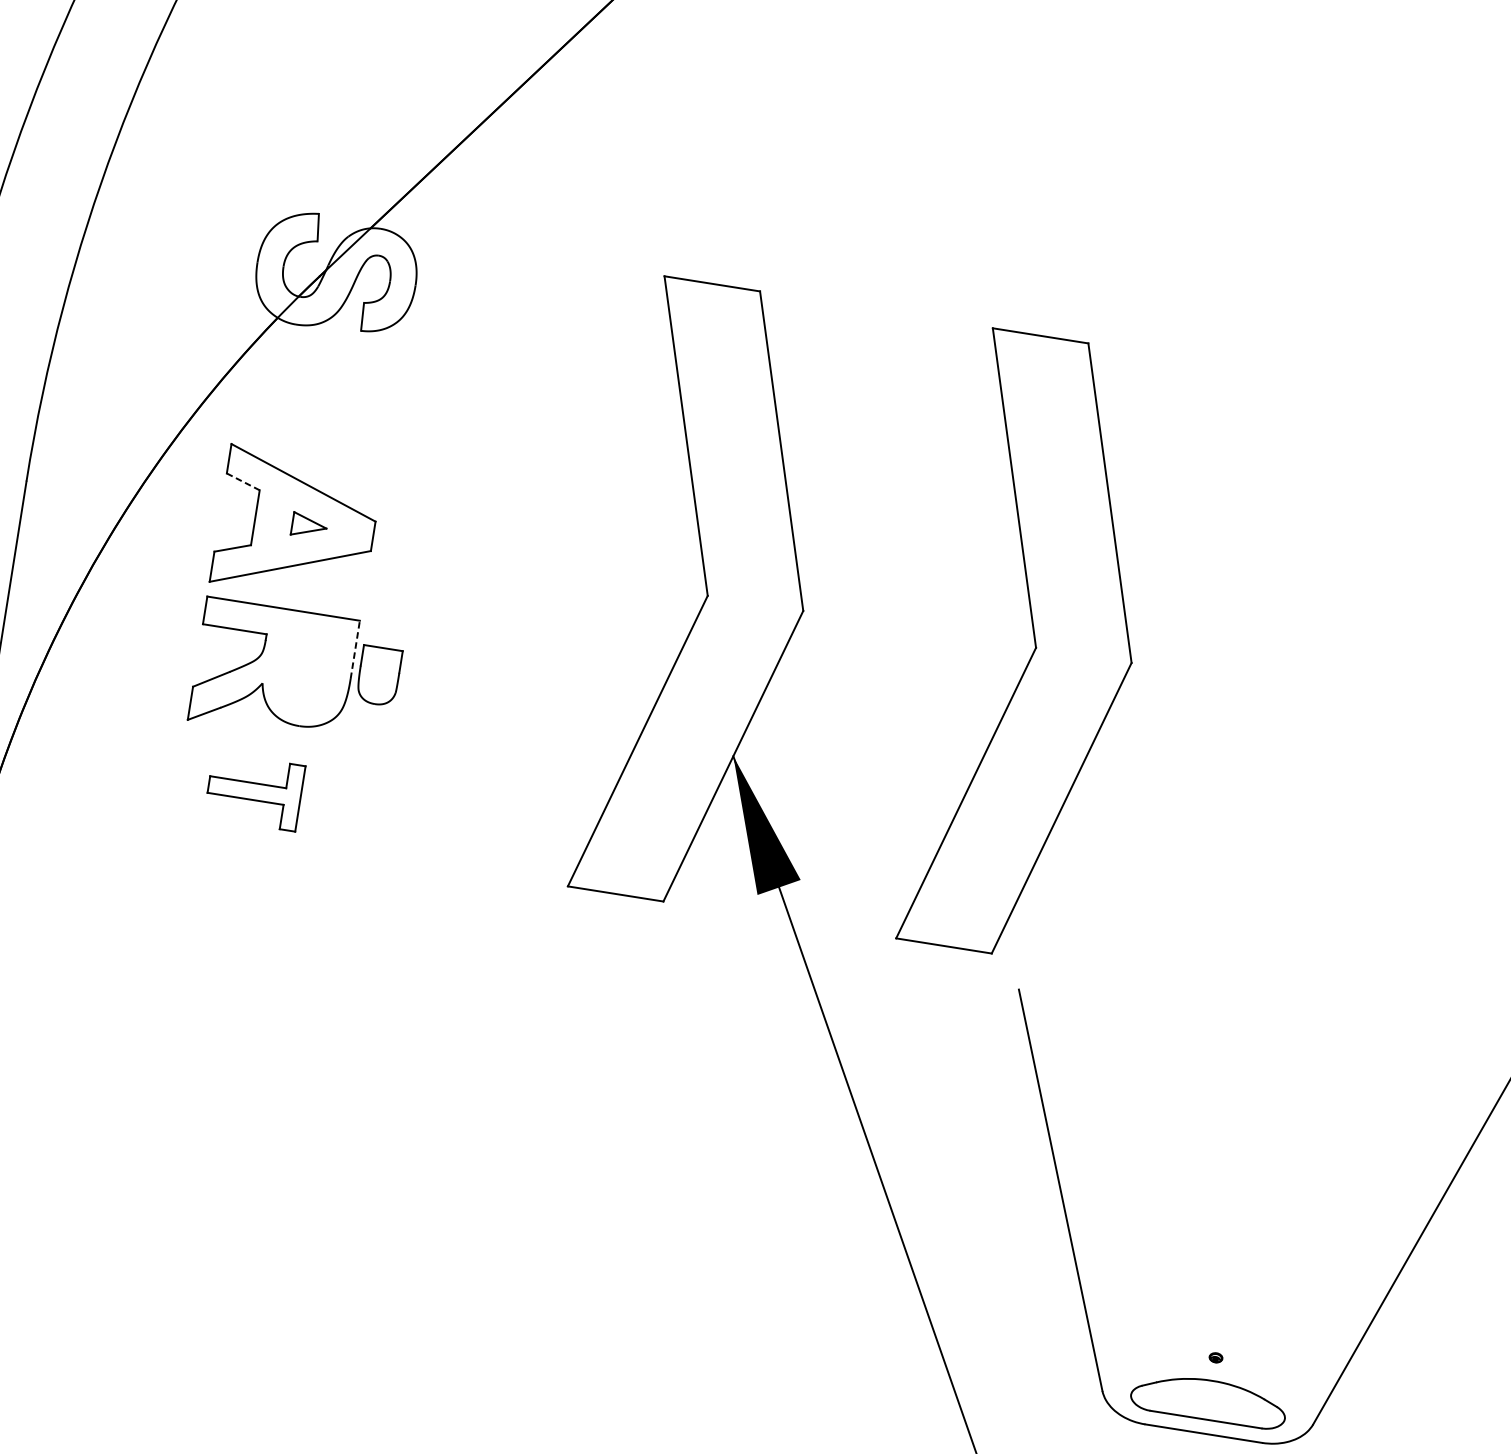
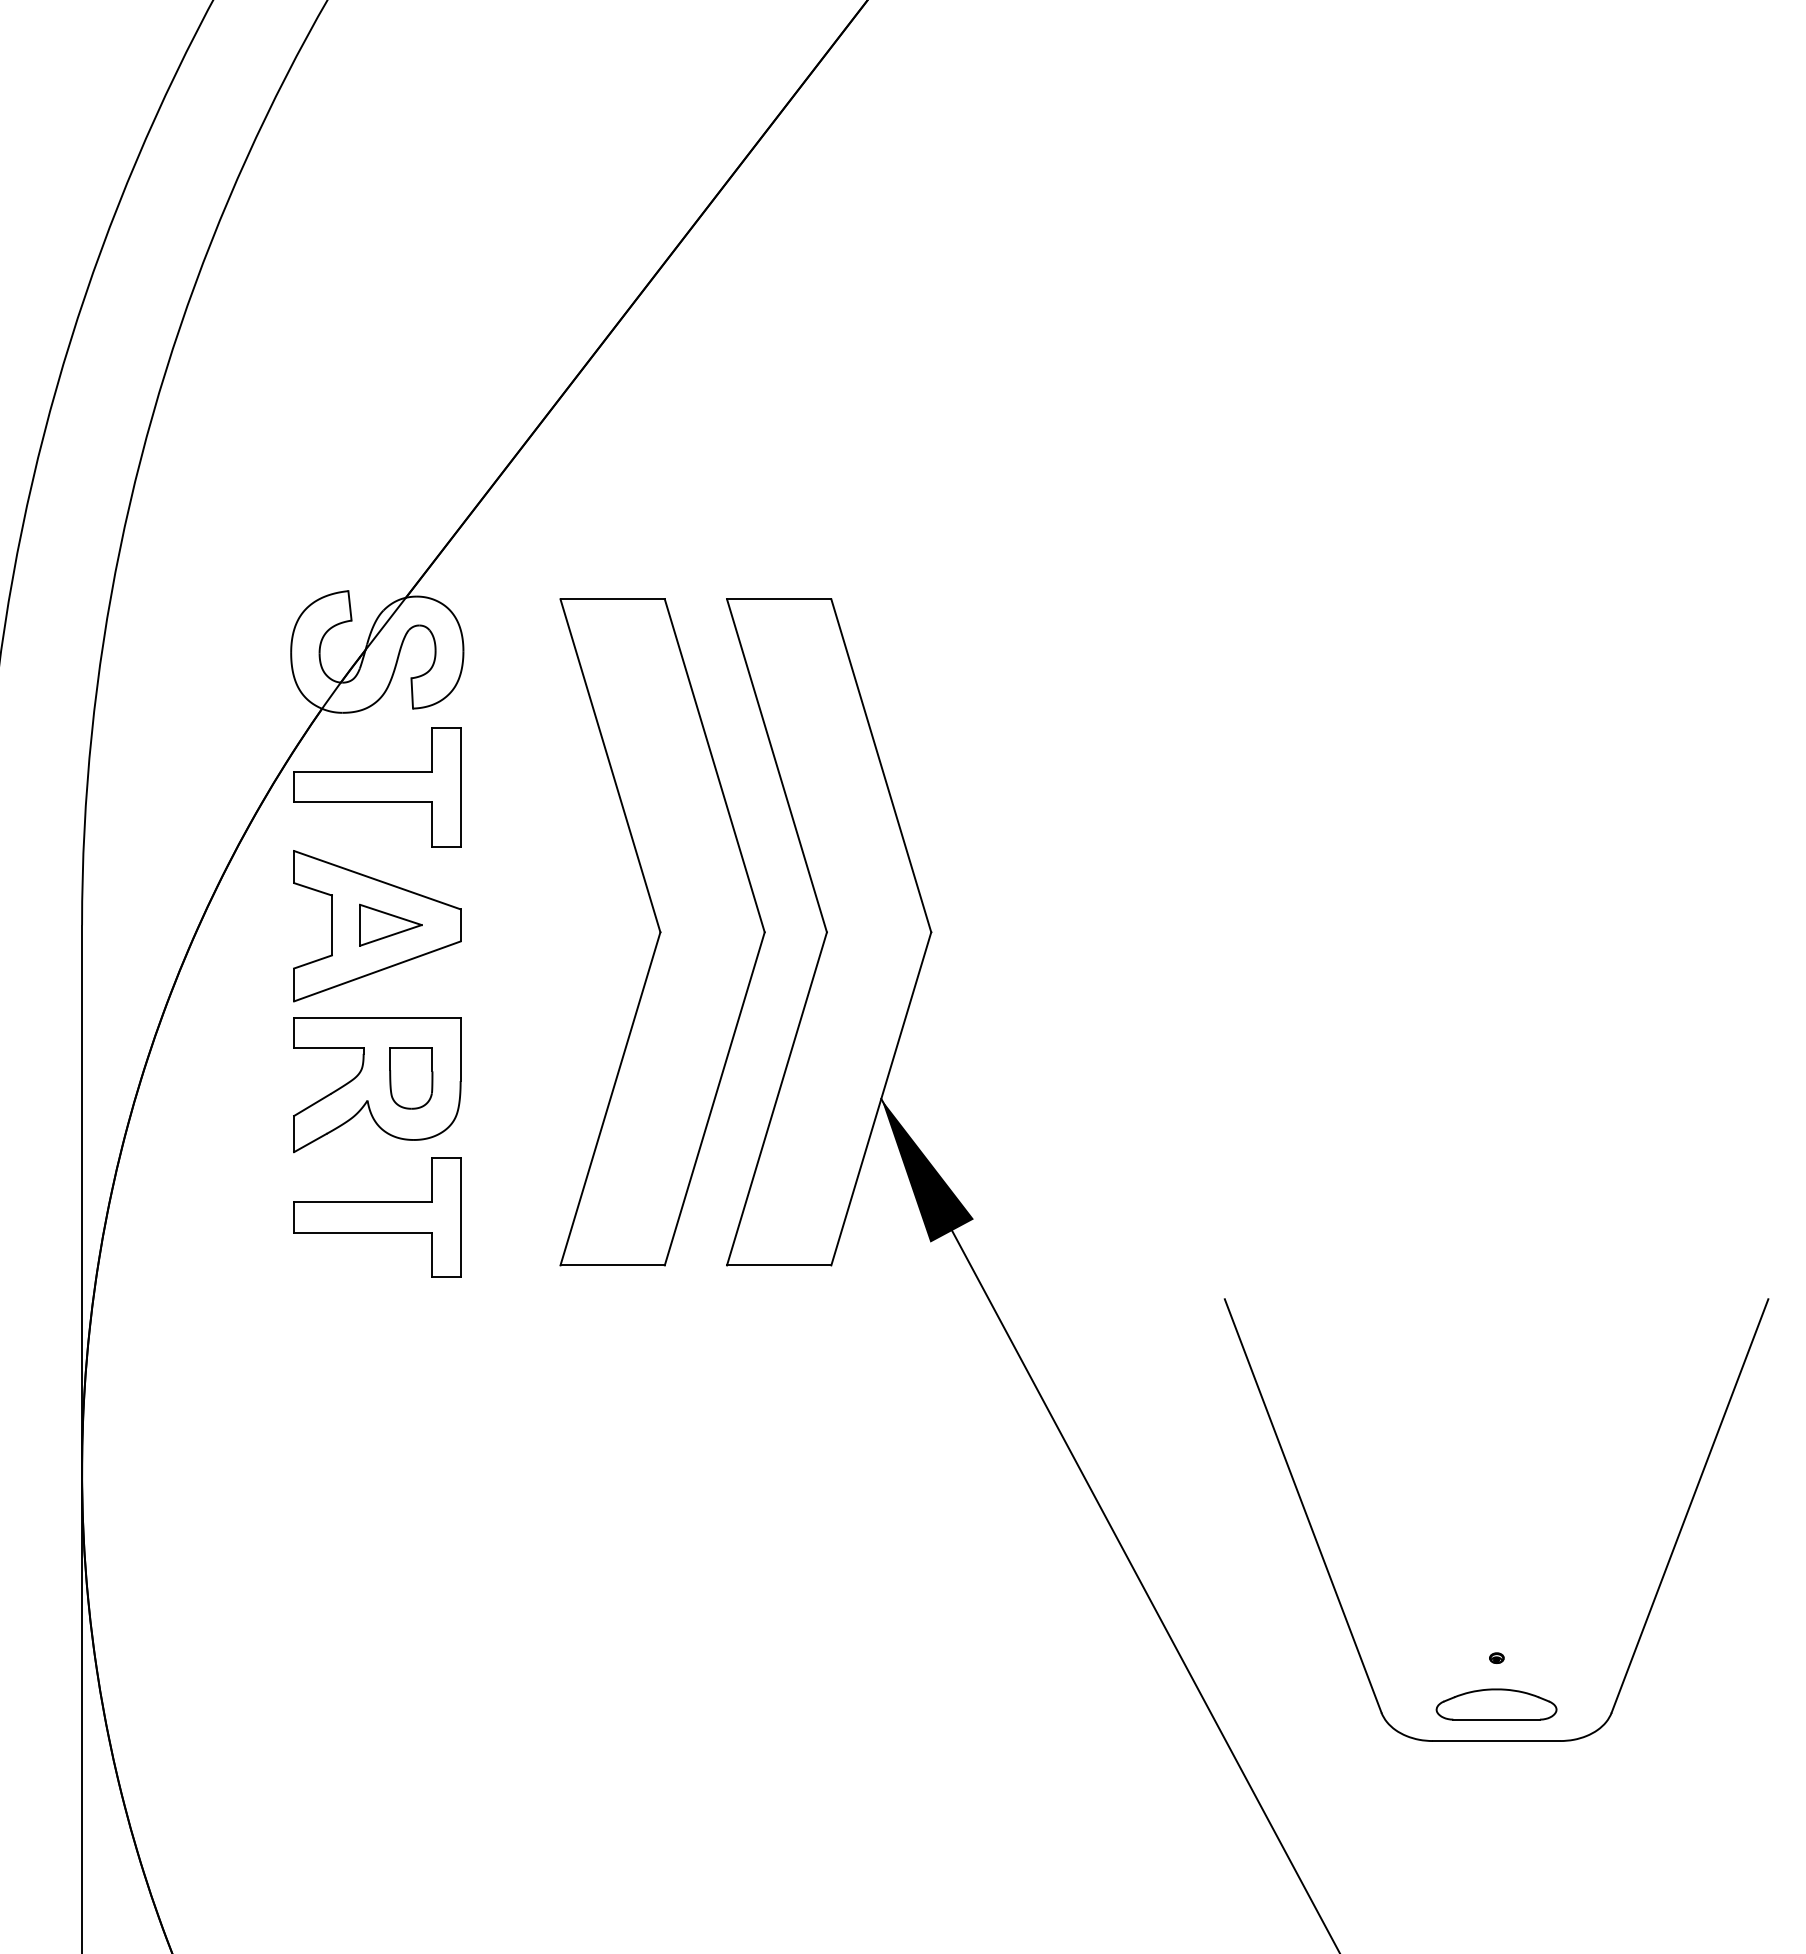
part: (317, 397) -> (377, 787), added
line: (243, 482) -> (313, 889), dashed -> solid
part: (309, 525) -> (390, 924), size x1.67
part: (1037, 648) -> (662, 932), moved
line: (355, 649) -> (460, 1049), dashed -> solid
part: (379, 676) -> (411, 1078), moved
part: (254, 791) -> (377, 1217), size x1.67
part: (1208, 1400) -> (1496, 1704), size x0.71

